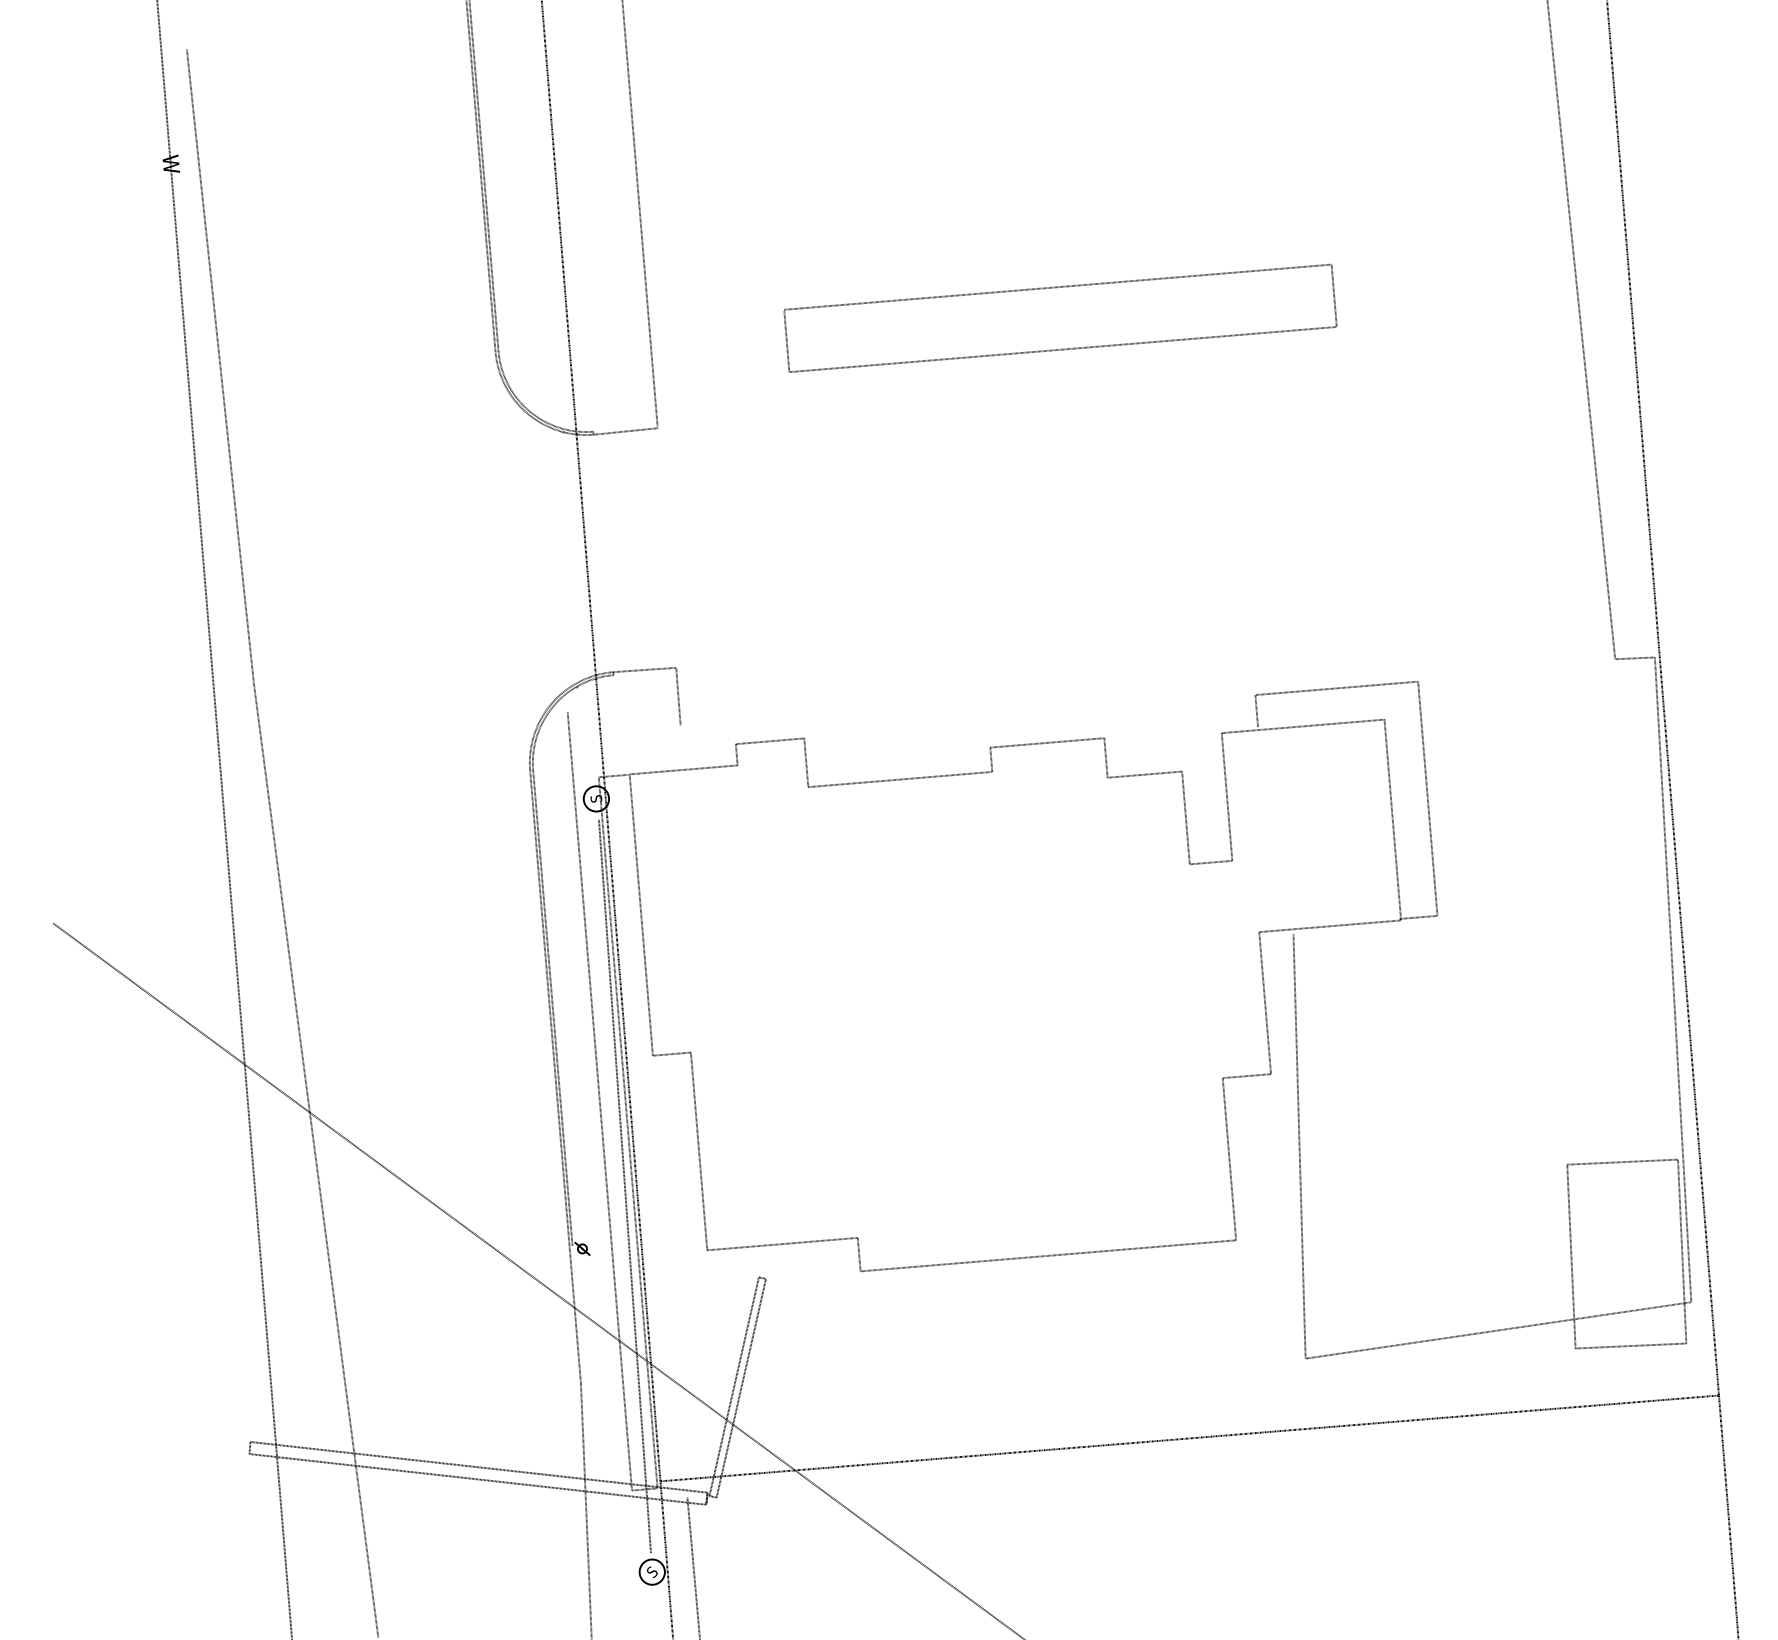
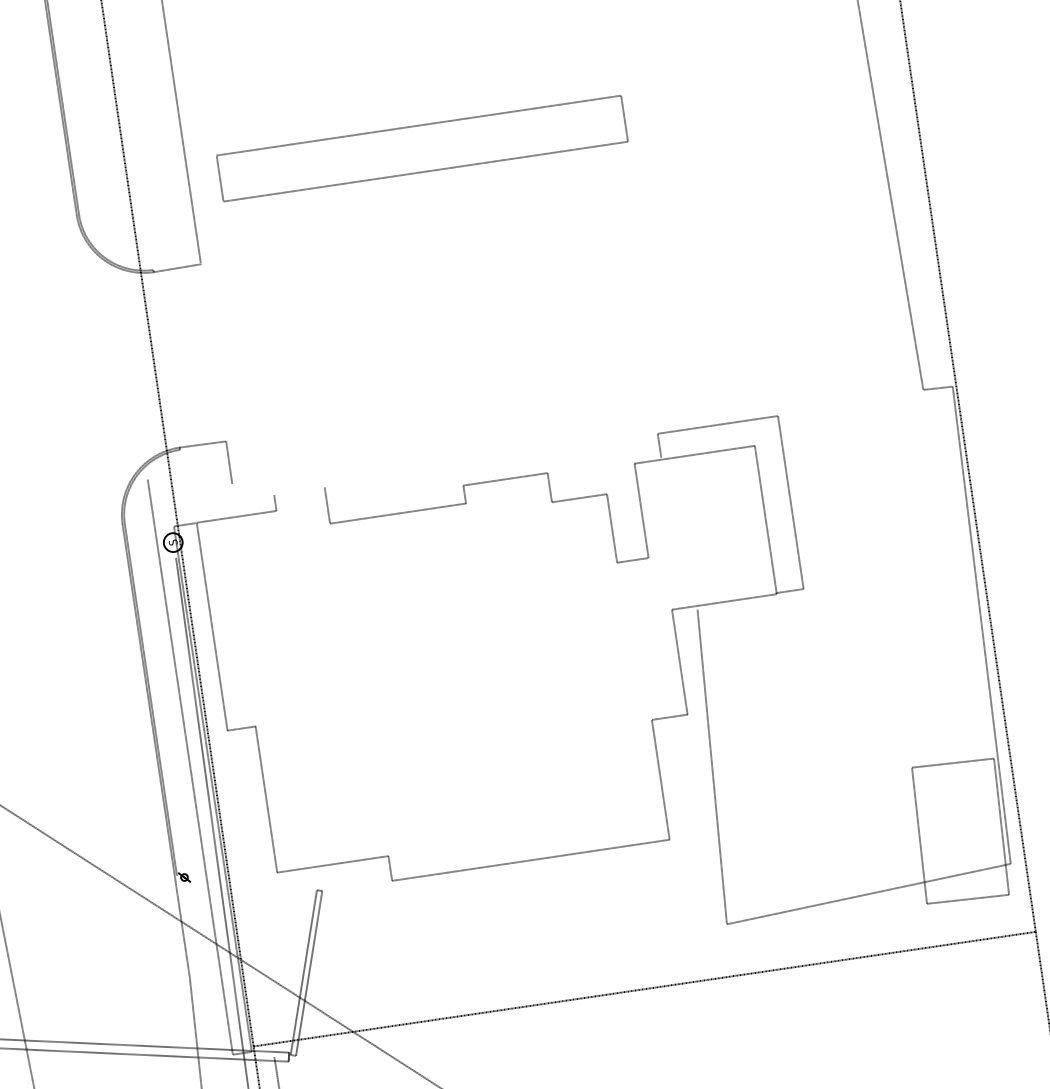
line: (1056, 288) -> (417, 126), moved
line: (769, 741) -> (299, 491), removed

